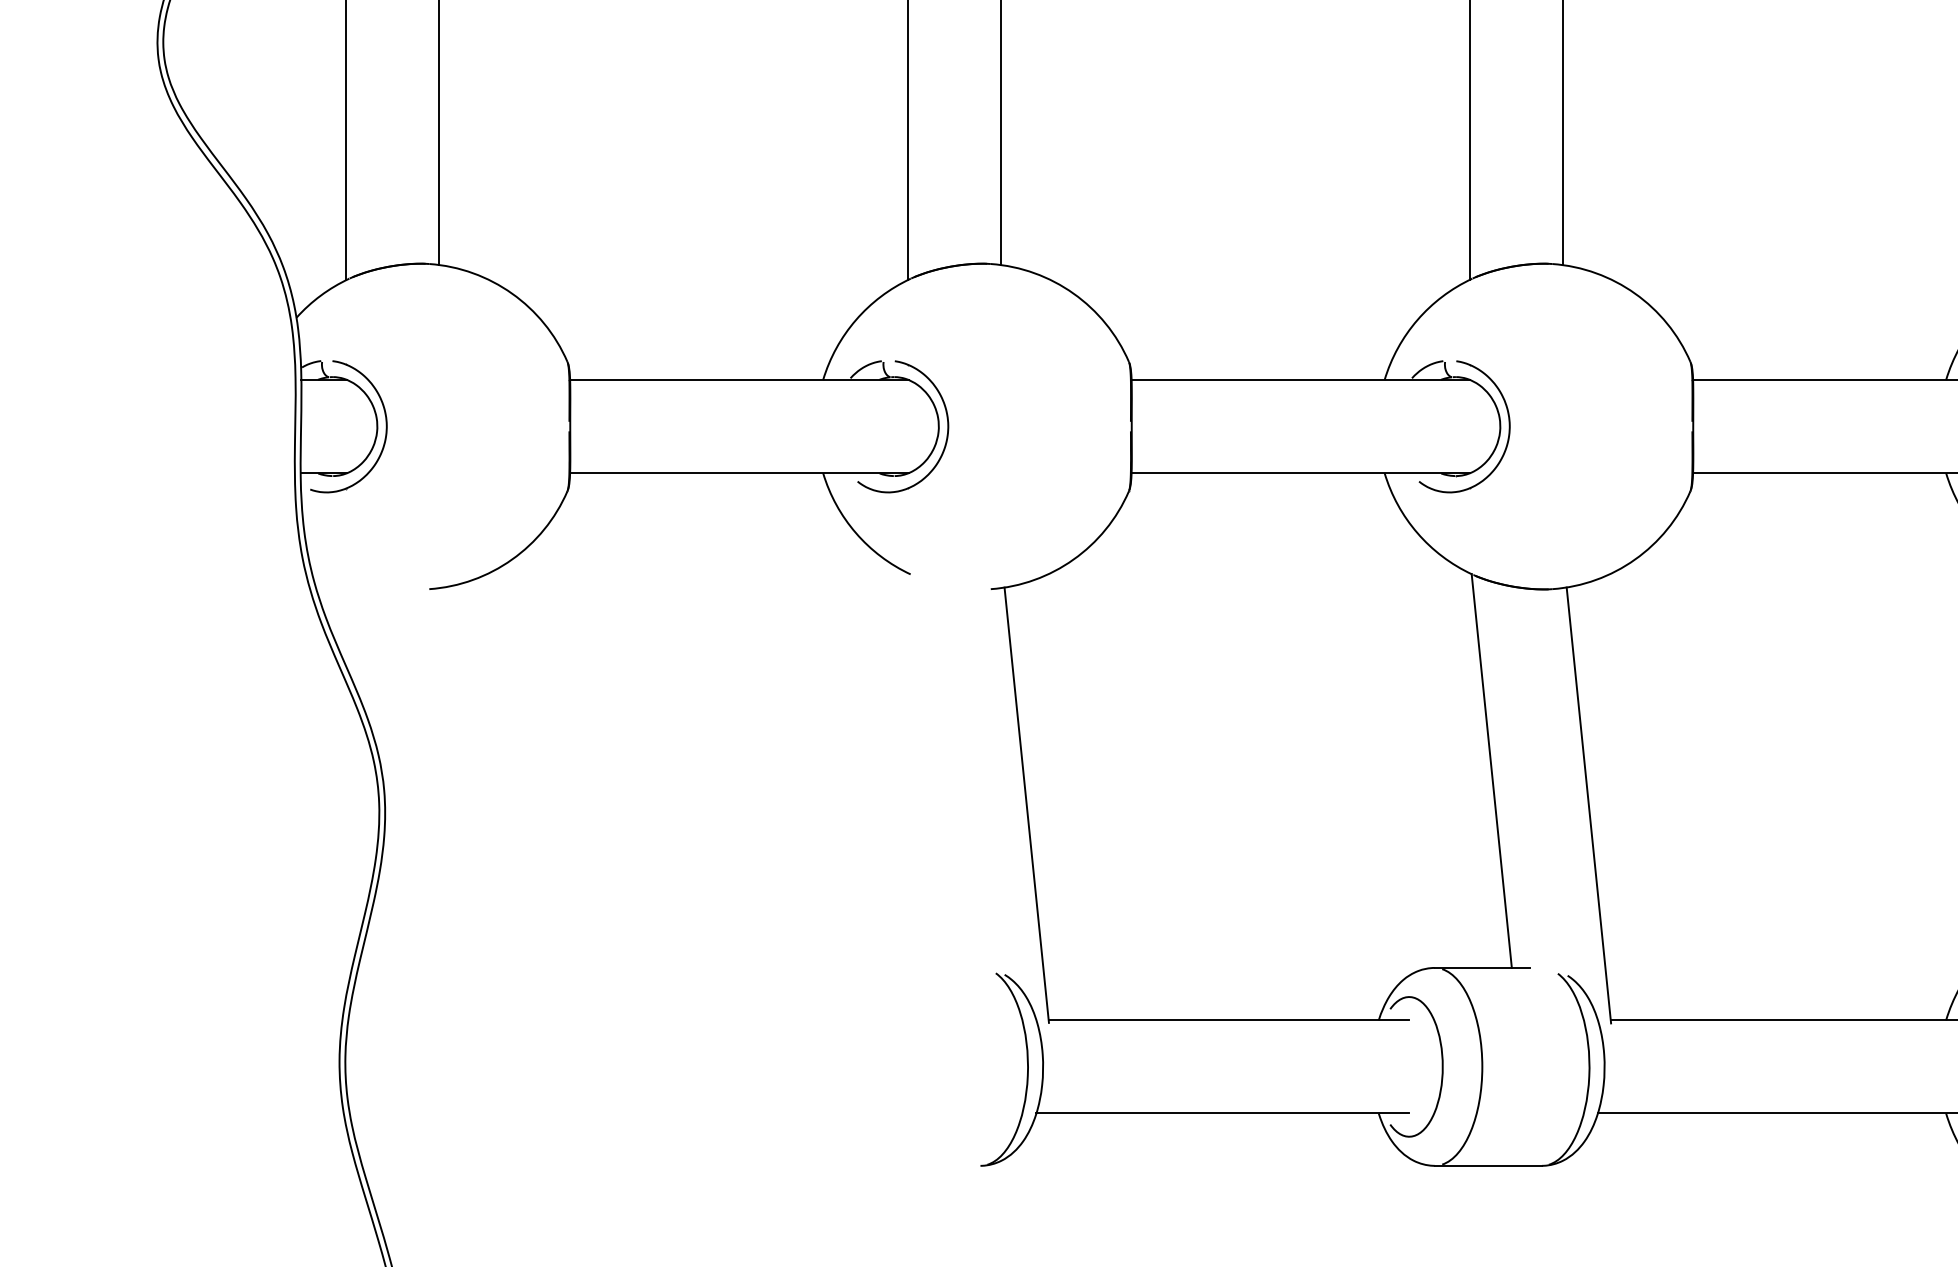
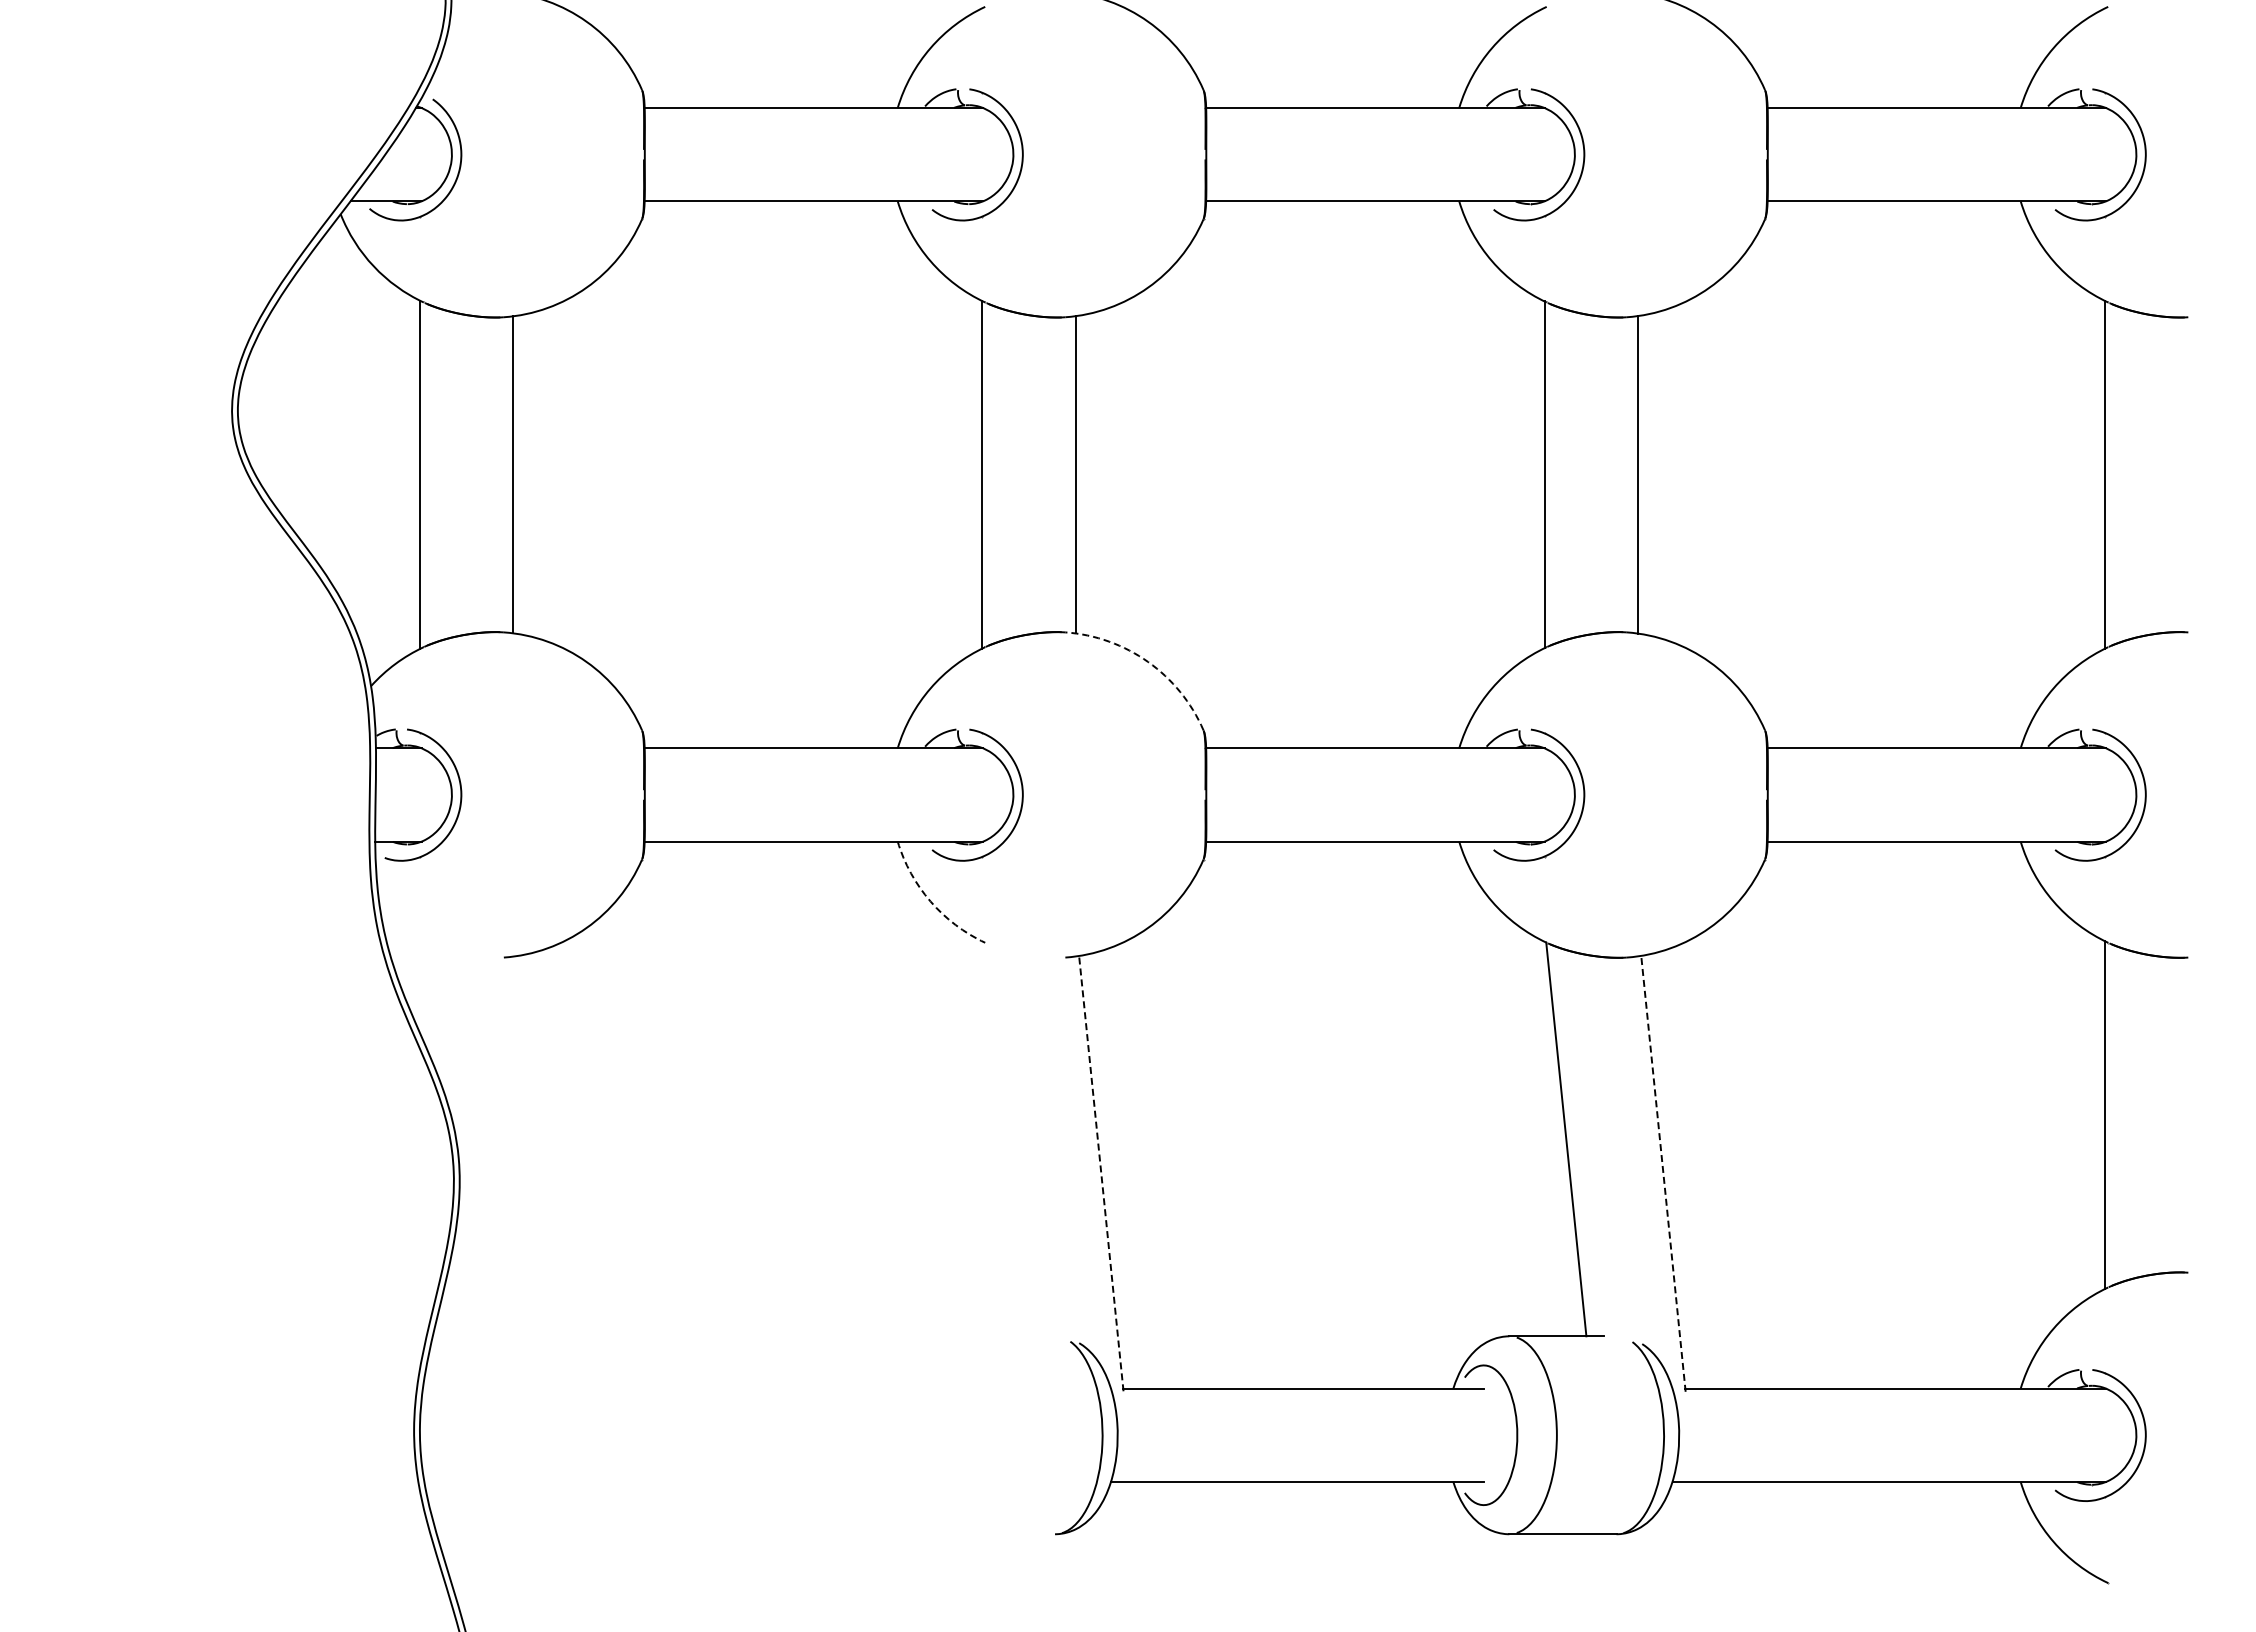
arc: (1073, 294) -> (1148, 662), solid -> dashed
arc: (855, 533) -> (930, 901), solid -> dashed
line: (1026, 805) -> (1101, 1173), solid -> dashed
line: (1588, 805) -> (1663, 1173), solid -> dashed

